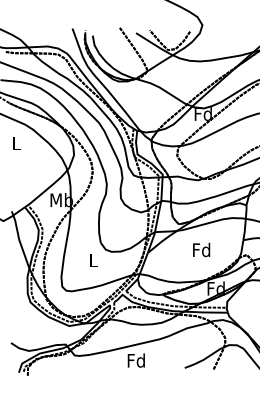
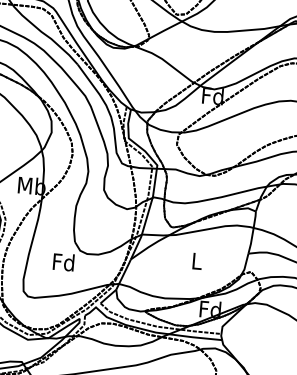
text: (201, 249) -> (196, 260), Fd -> L
text: (92, 260) -> (63, 262), L -> Fd

